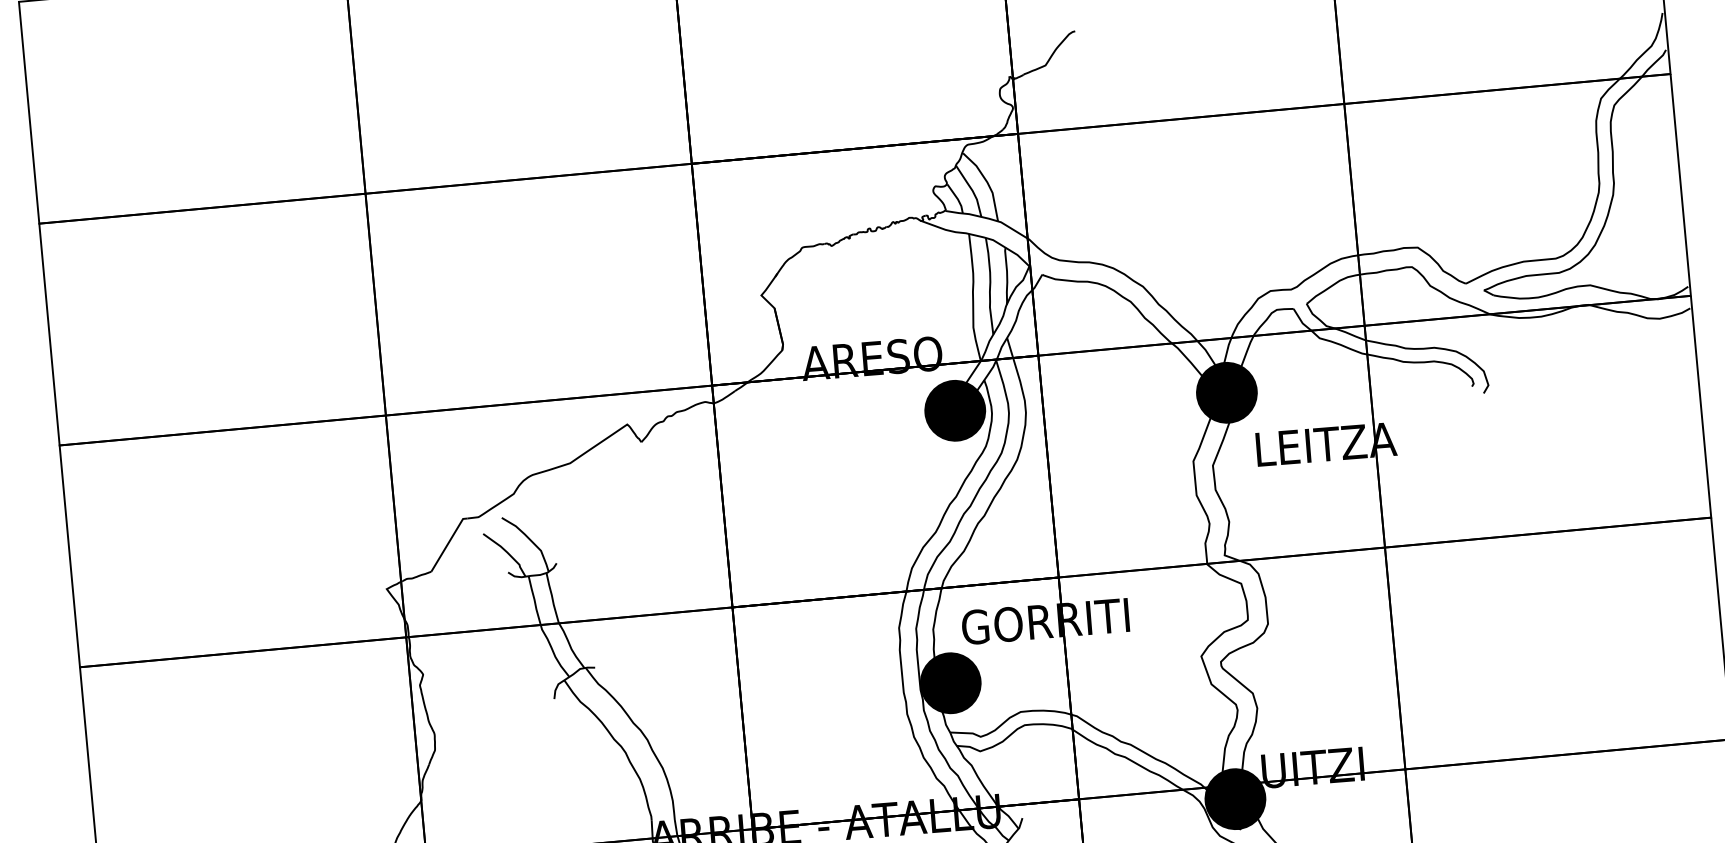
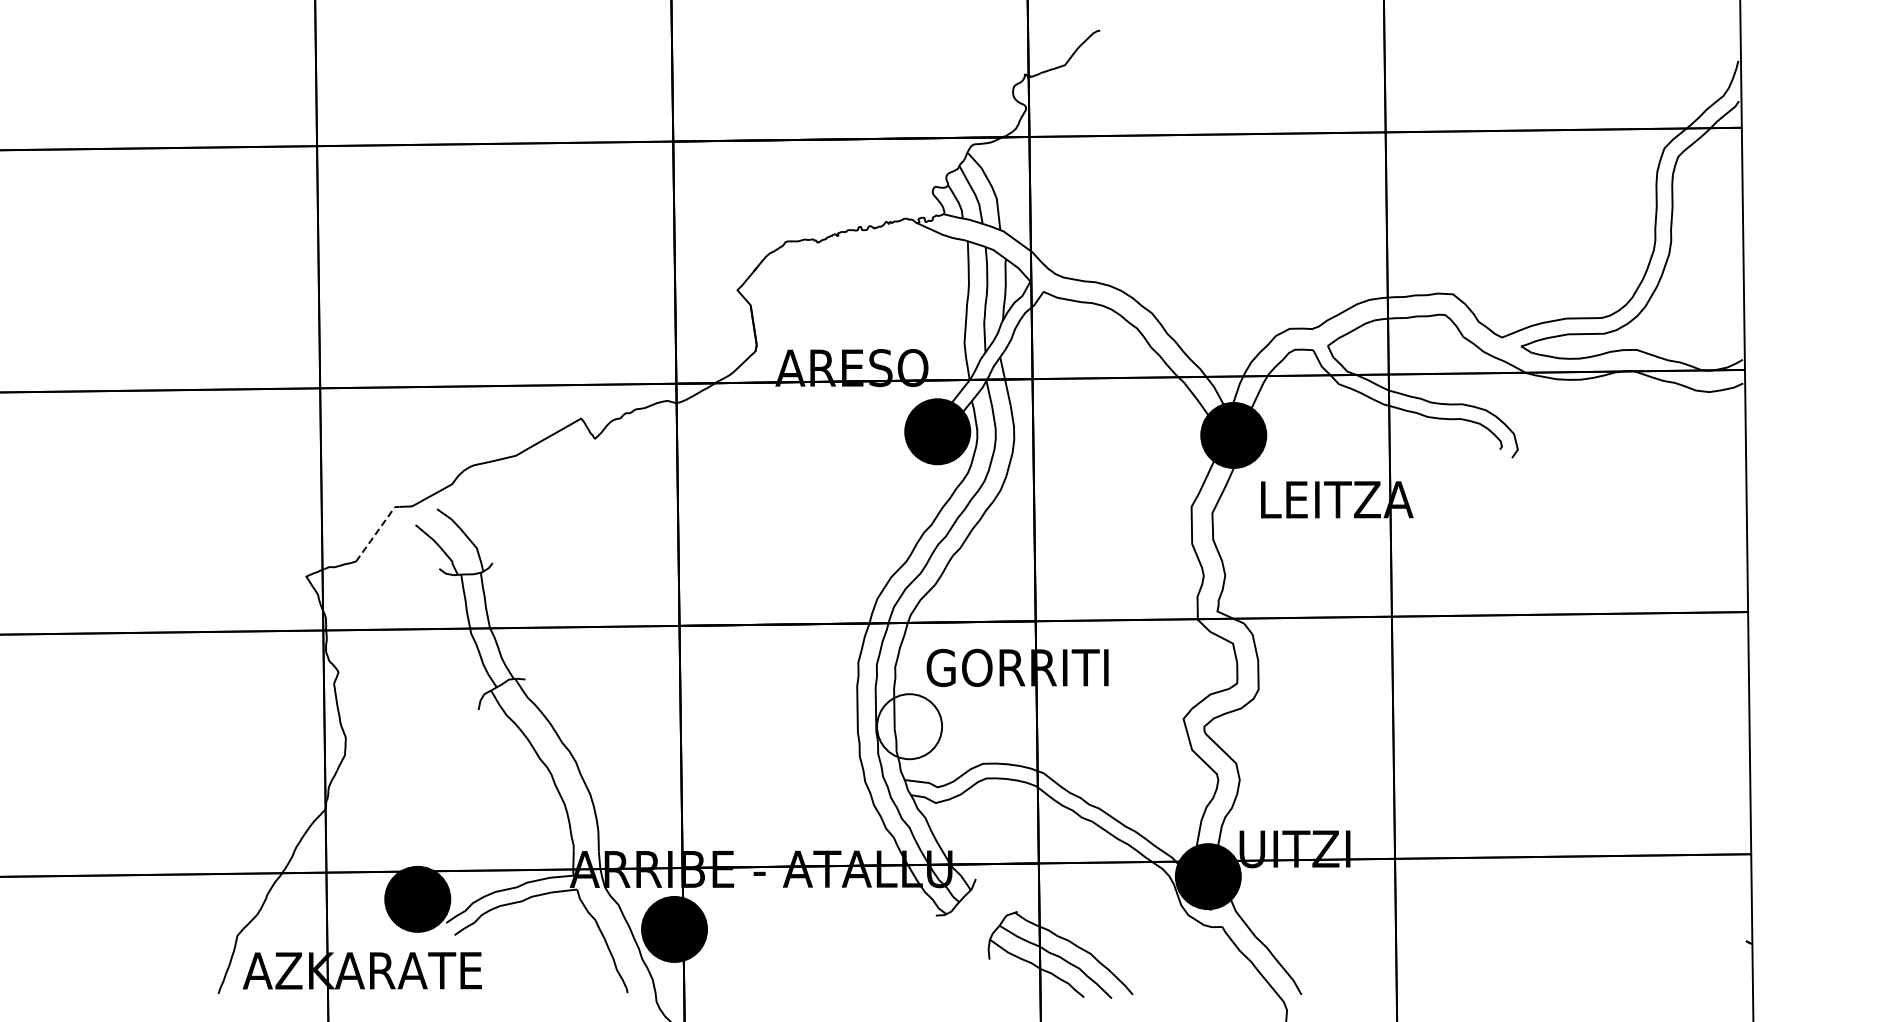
line: (448, 542) -> (377, 531), solid -> dashed
fill: (950, 683) -> (909, 726), removed

